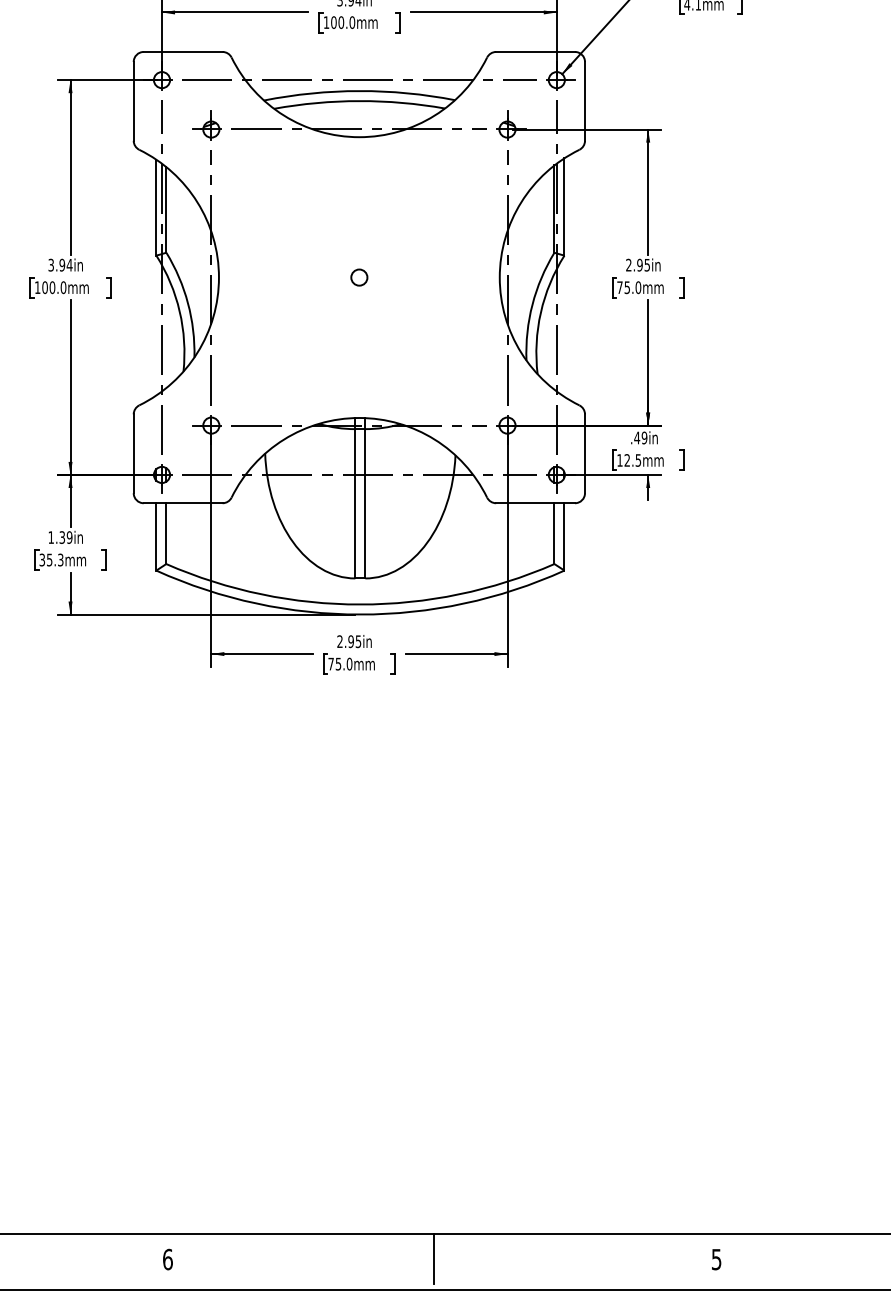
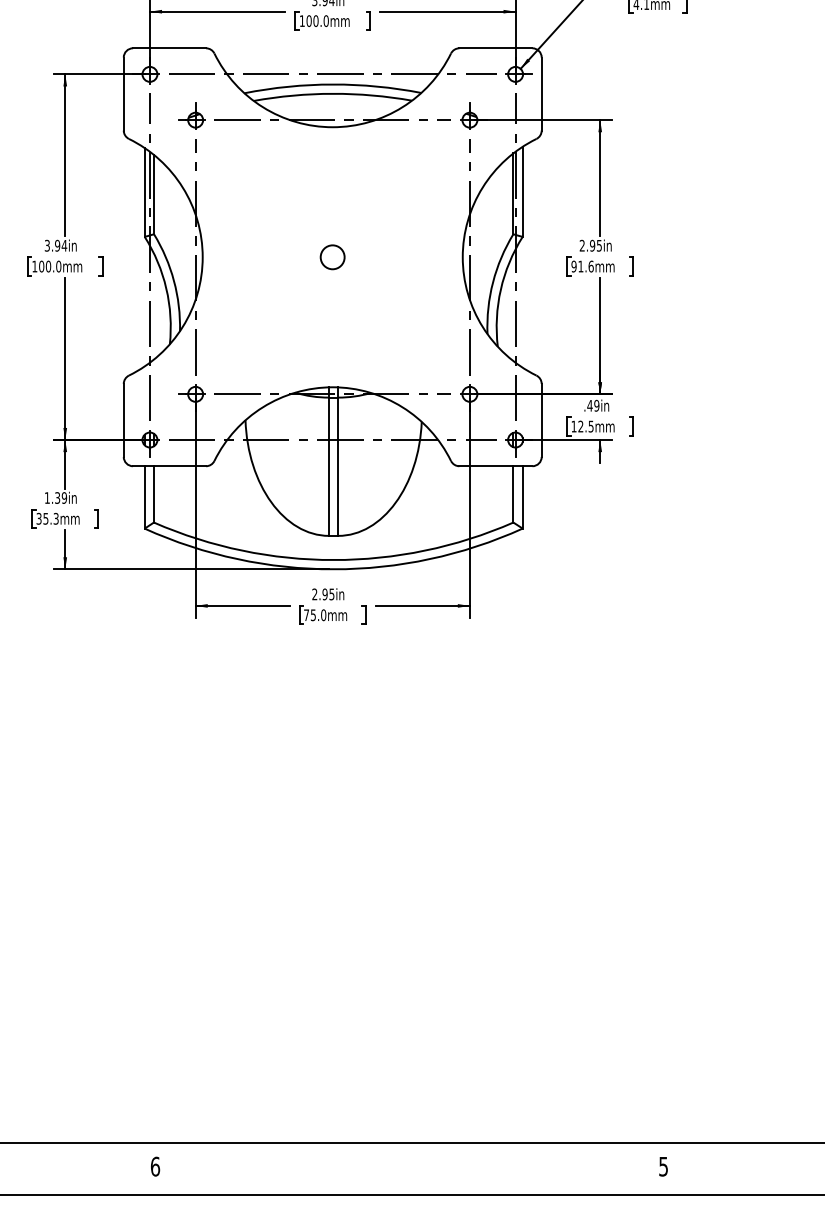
circle: (359, 277) -> (332, 257), size x1.6
text: (629, 287) -> (582, 266), 75.0mm -> 91.6mm
line: (434, 1258) -> (402, 1165), removed

